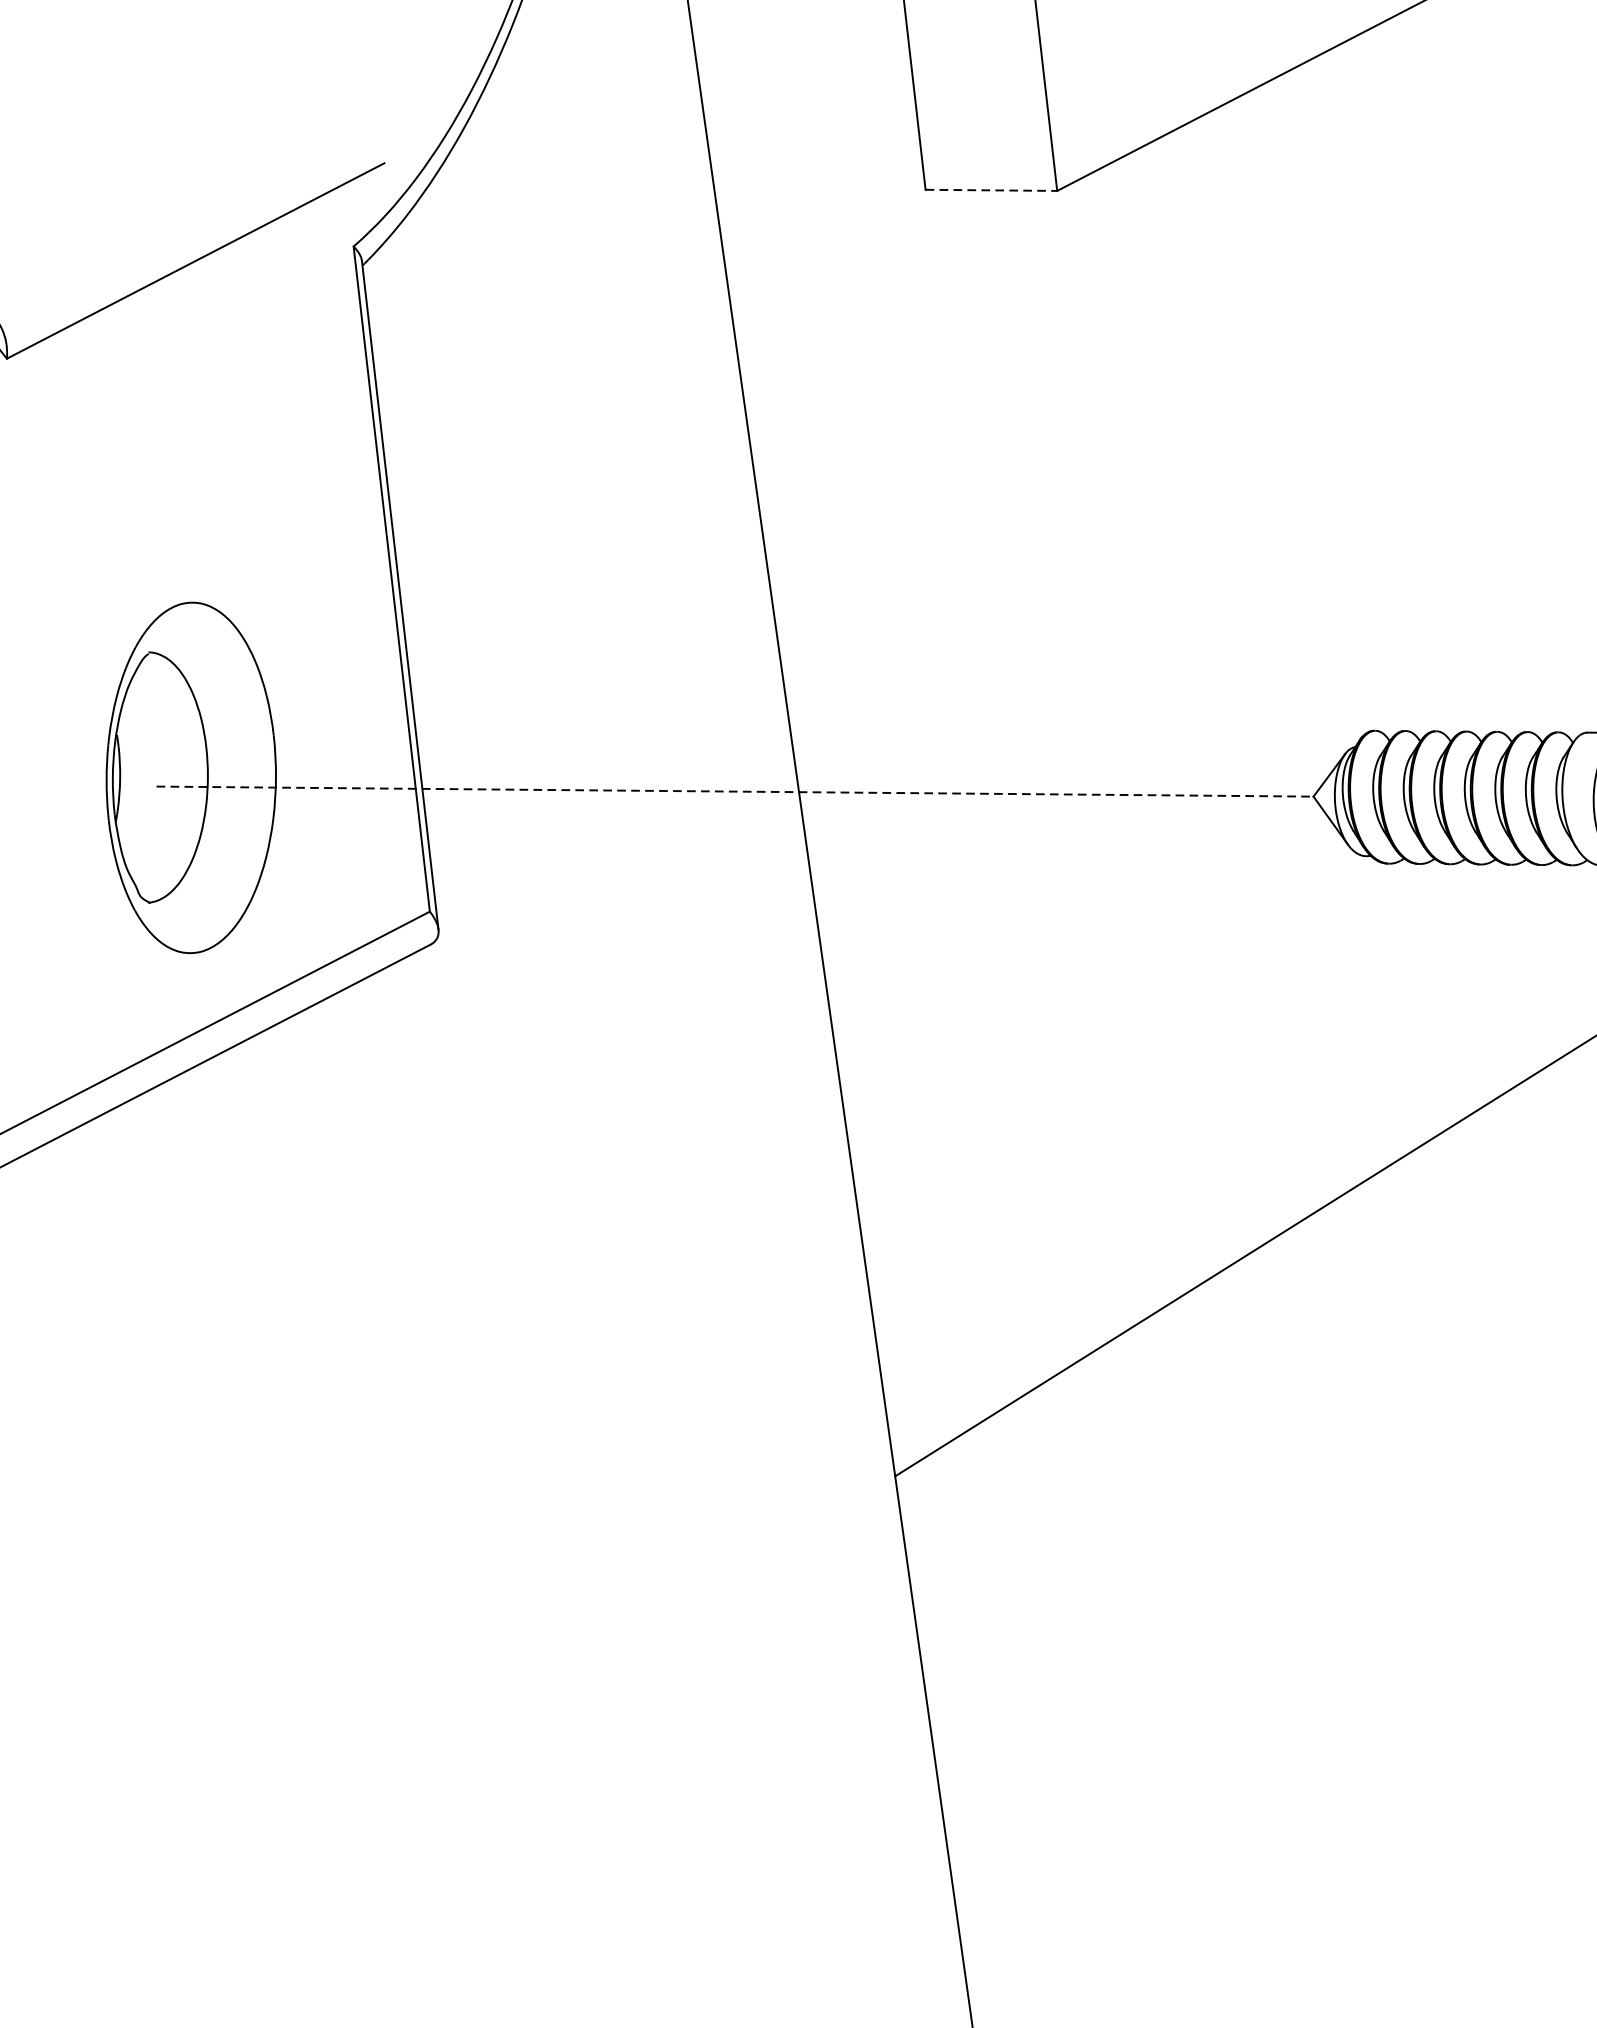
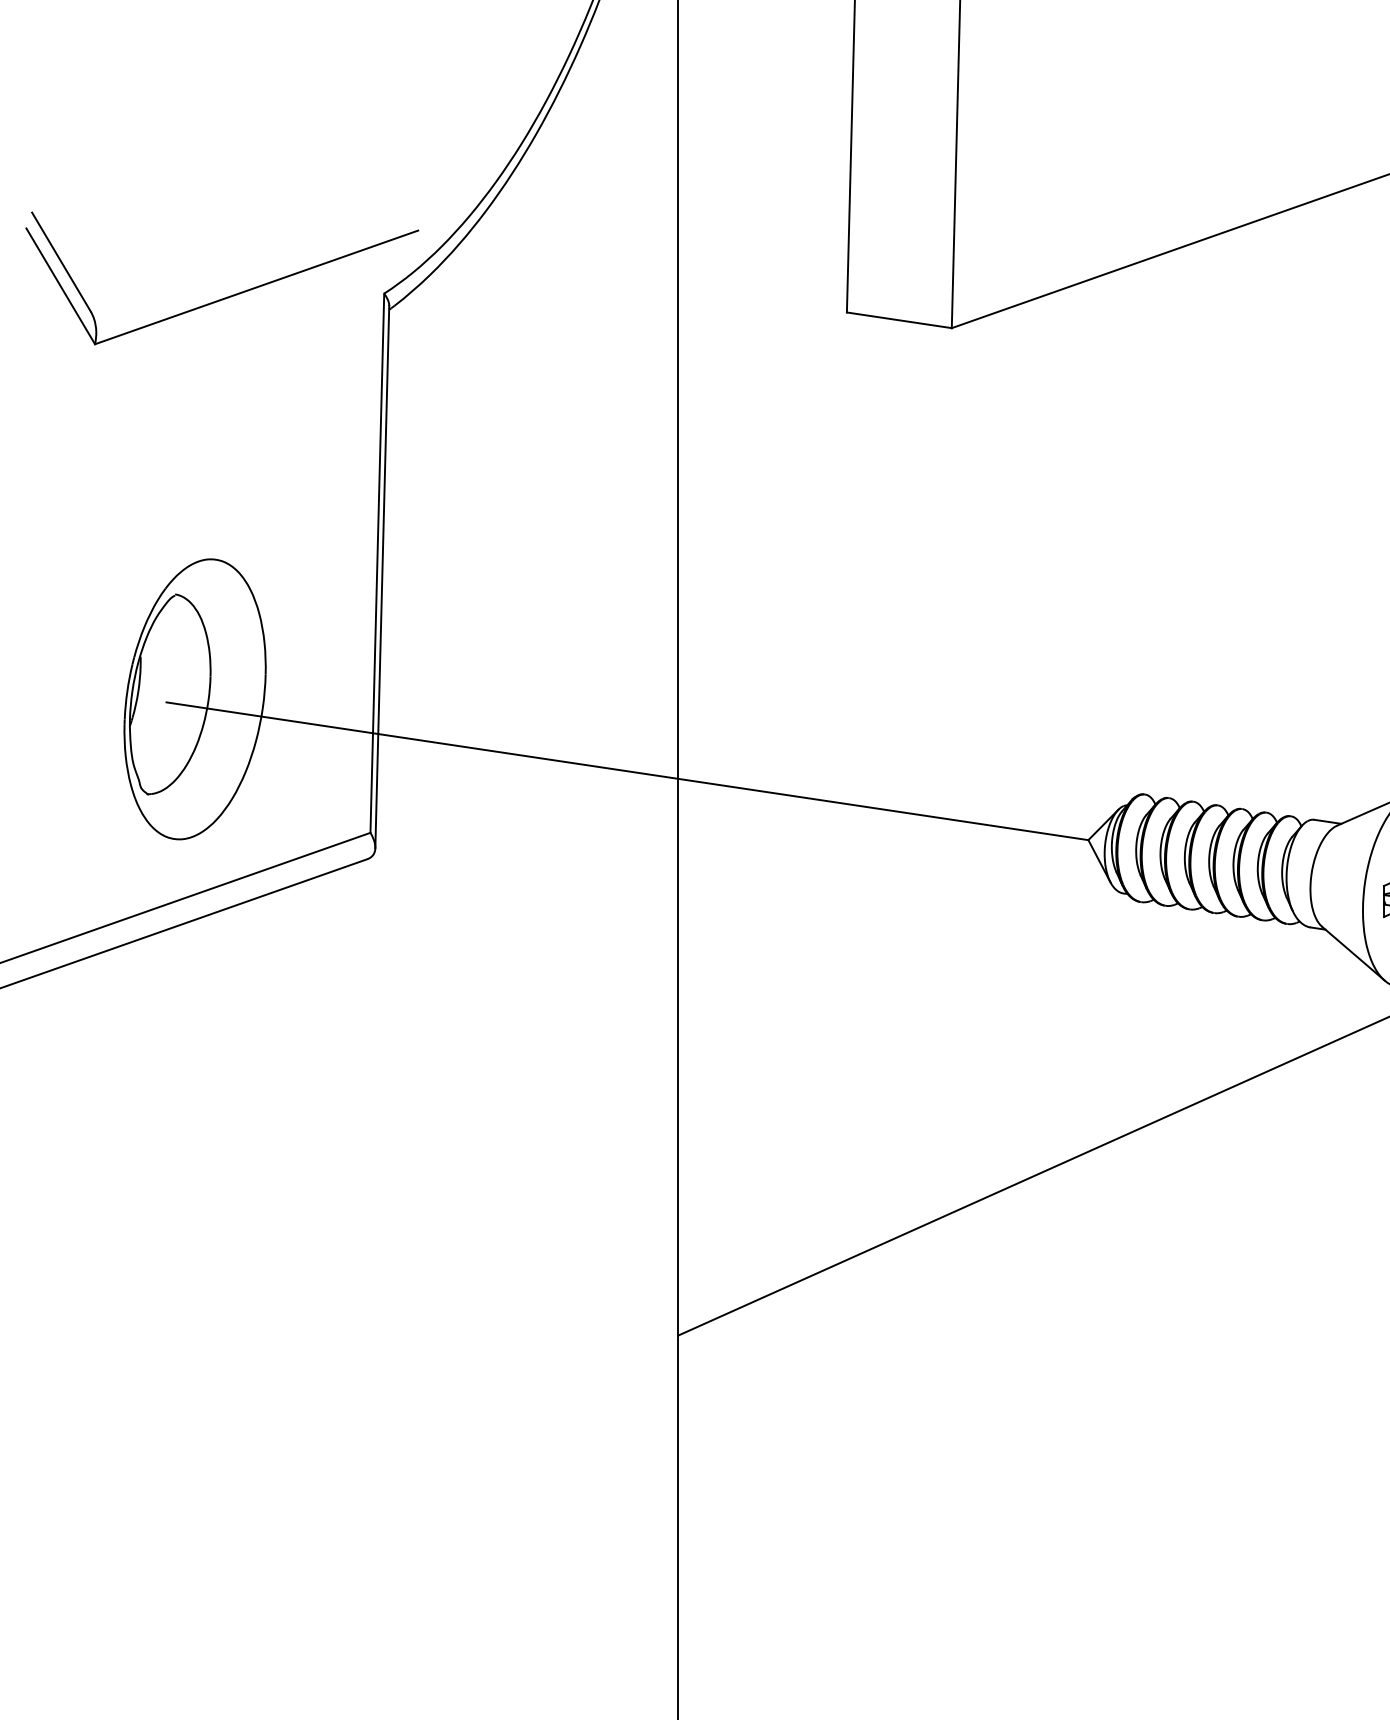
line: (991, 190) -> (899, 320), dashed -> solid
line: (735, 791) -> (627, 771), dashed -> solid

